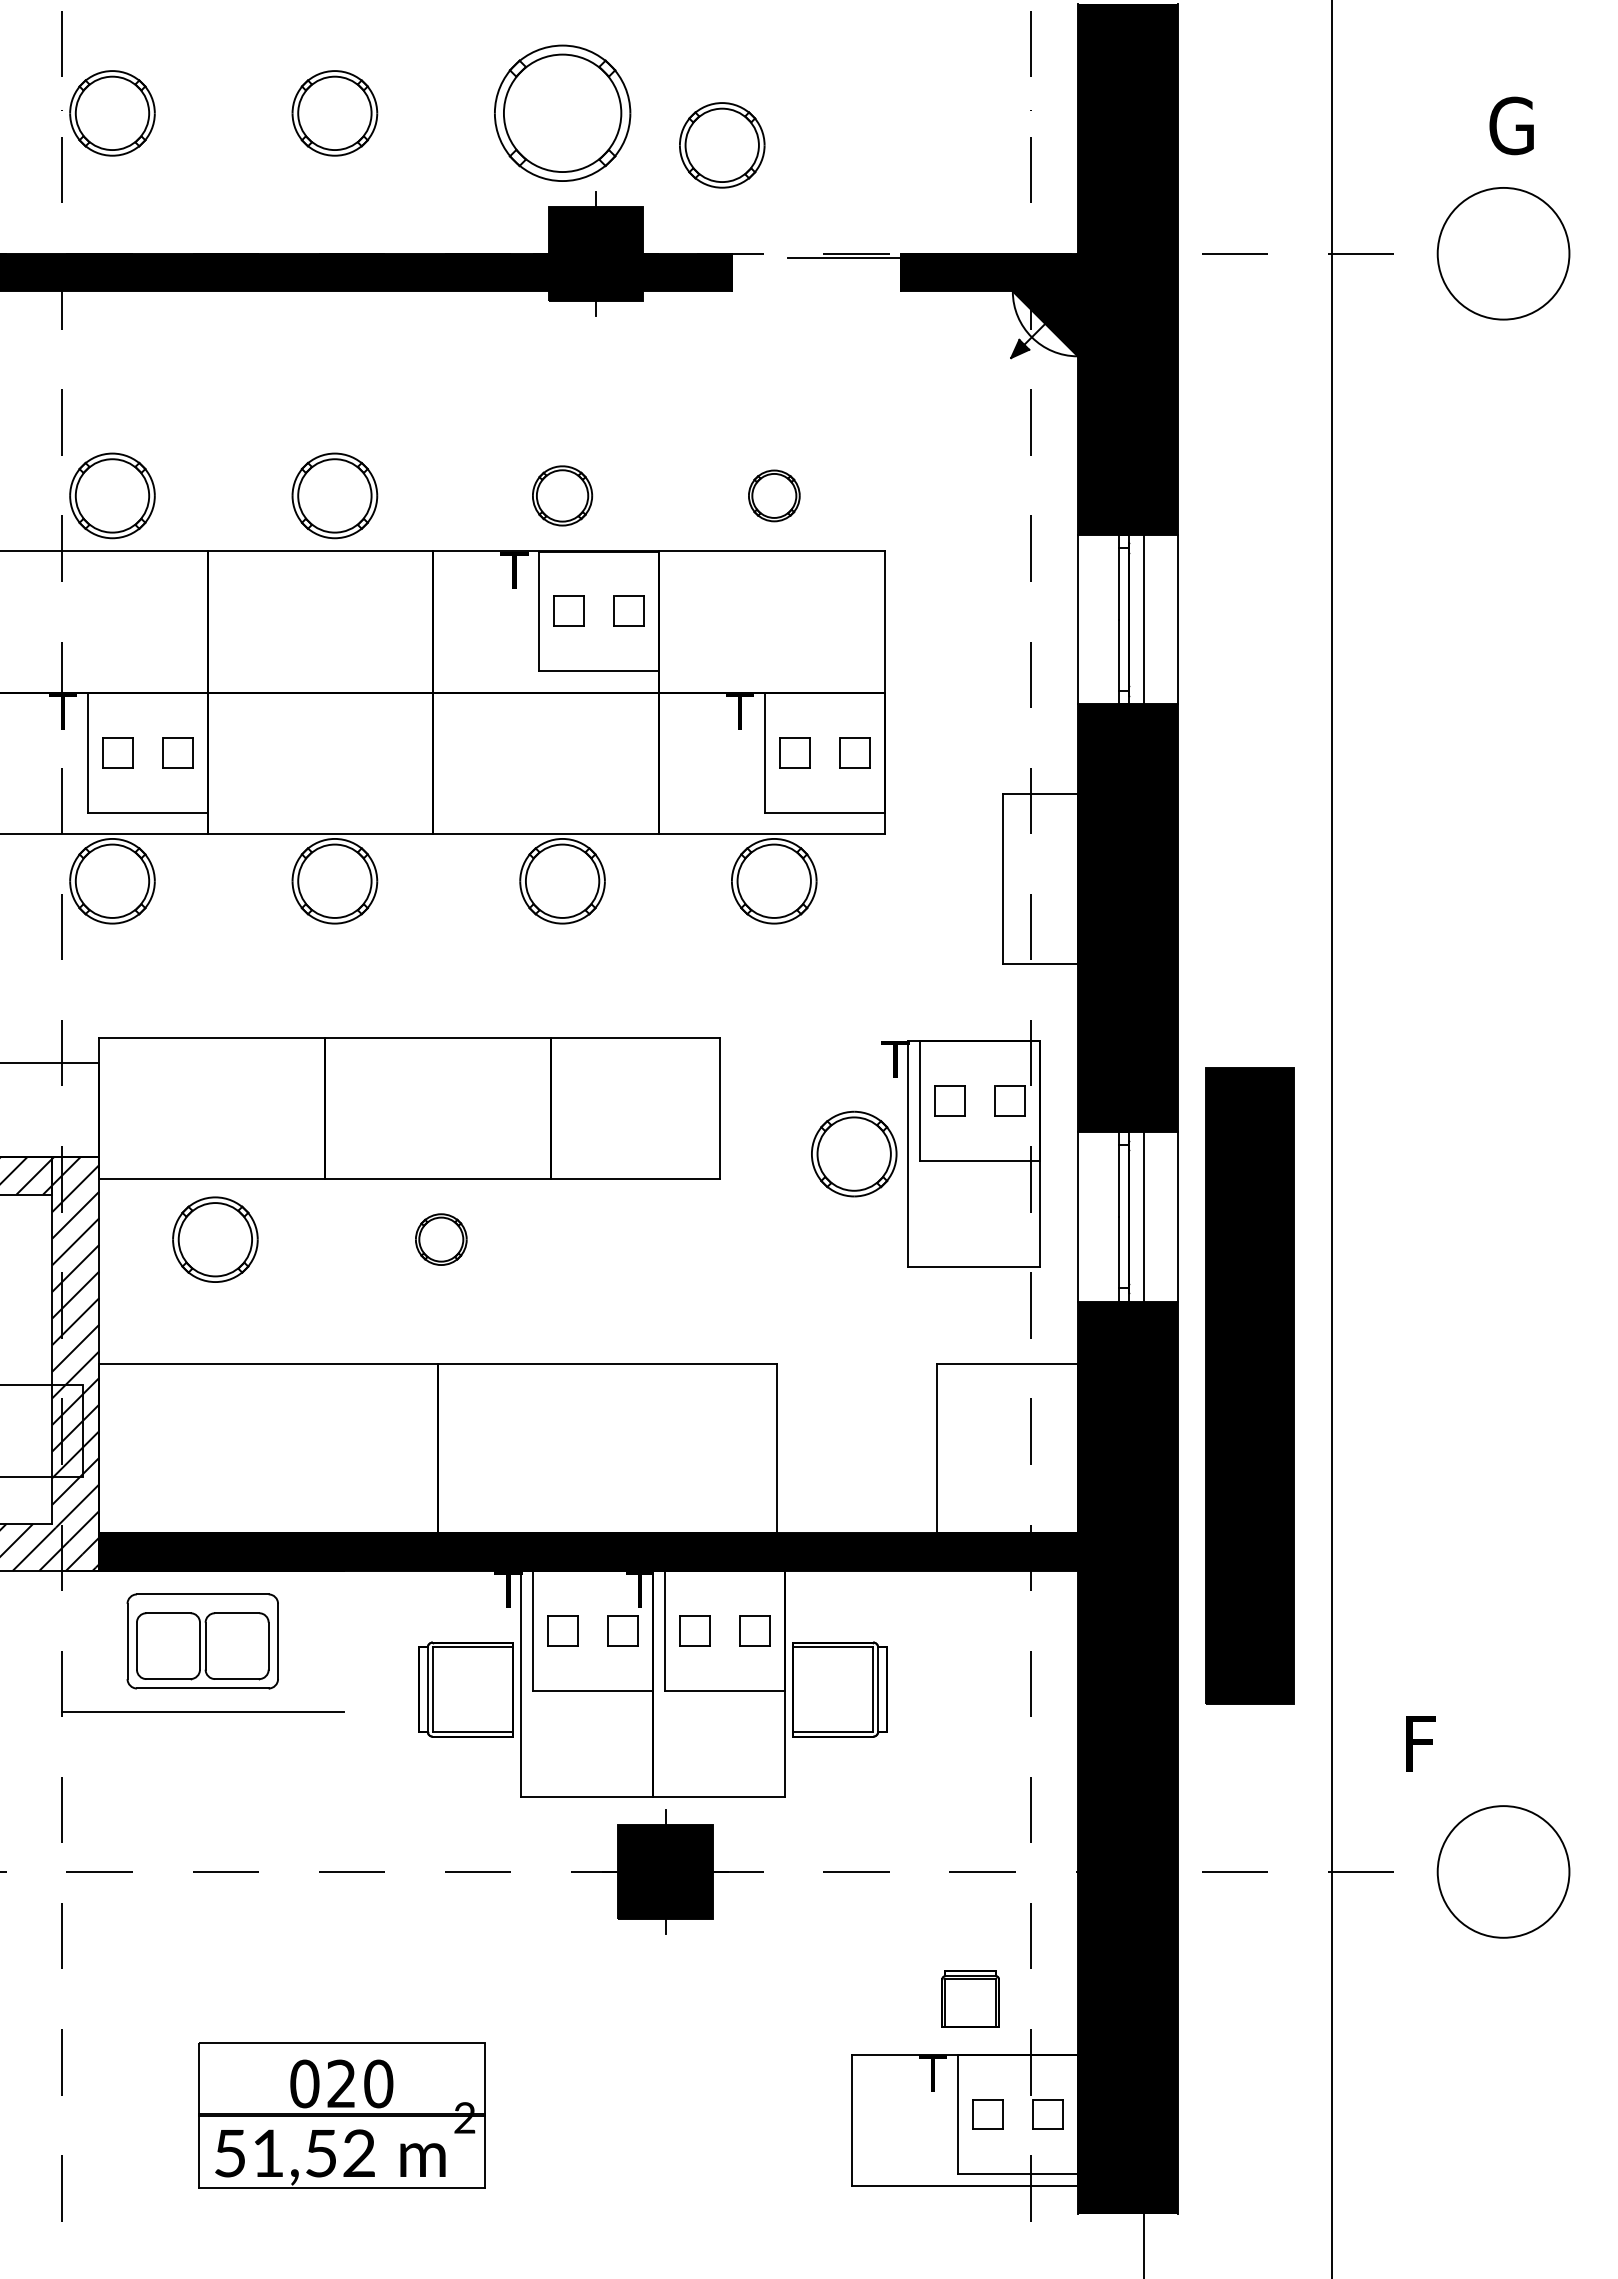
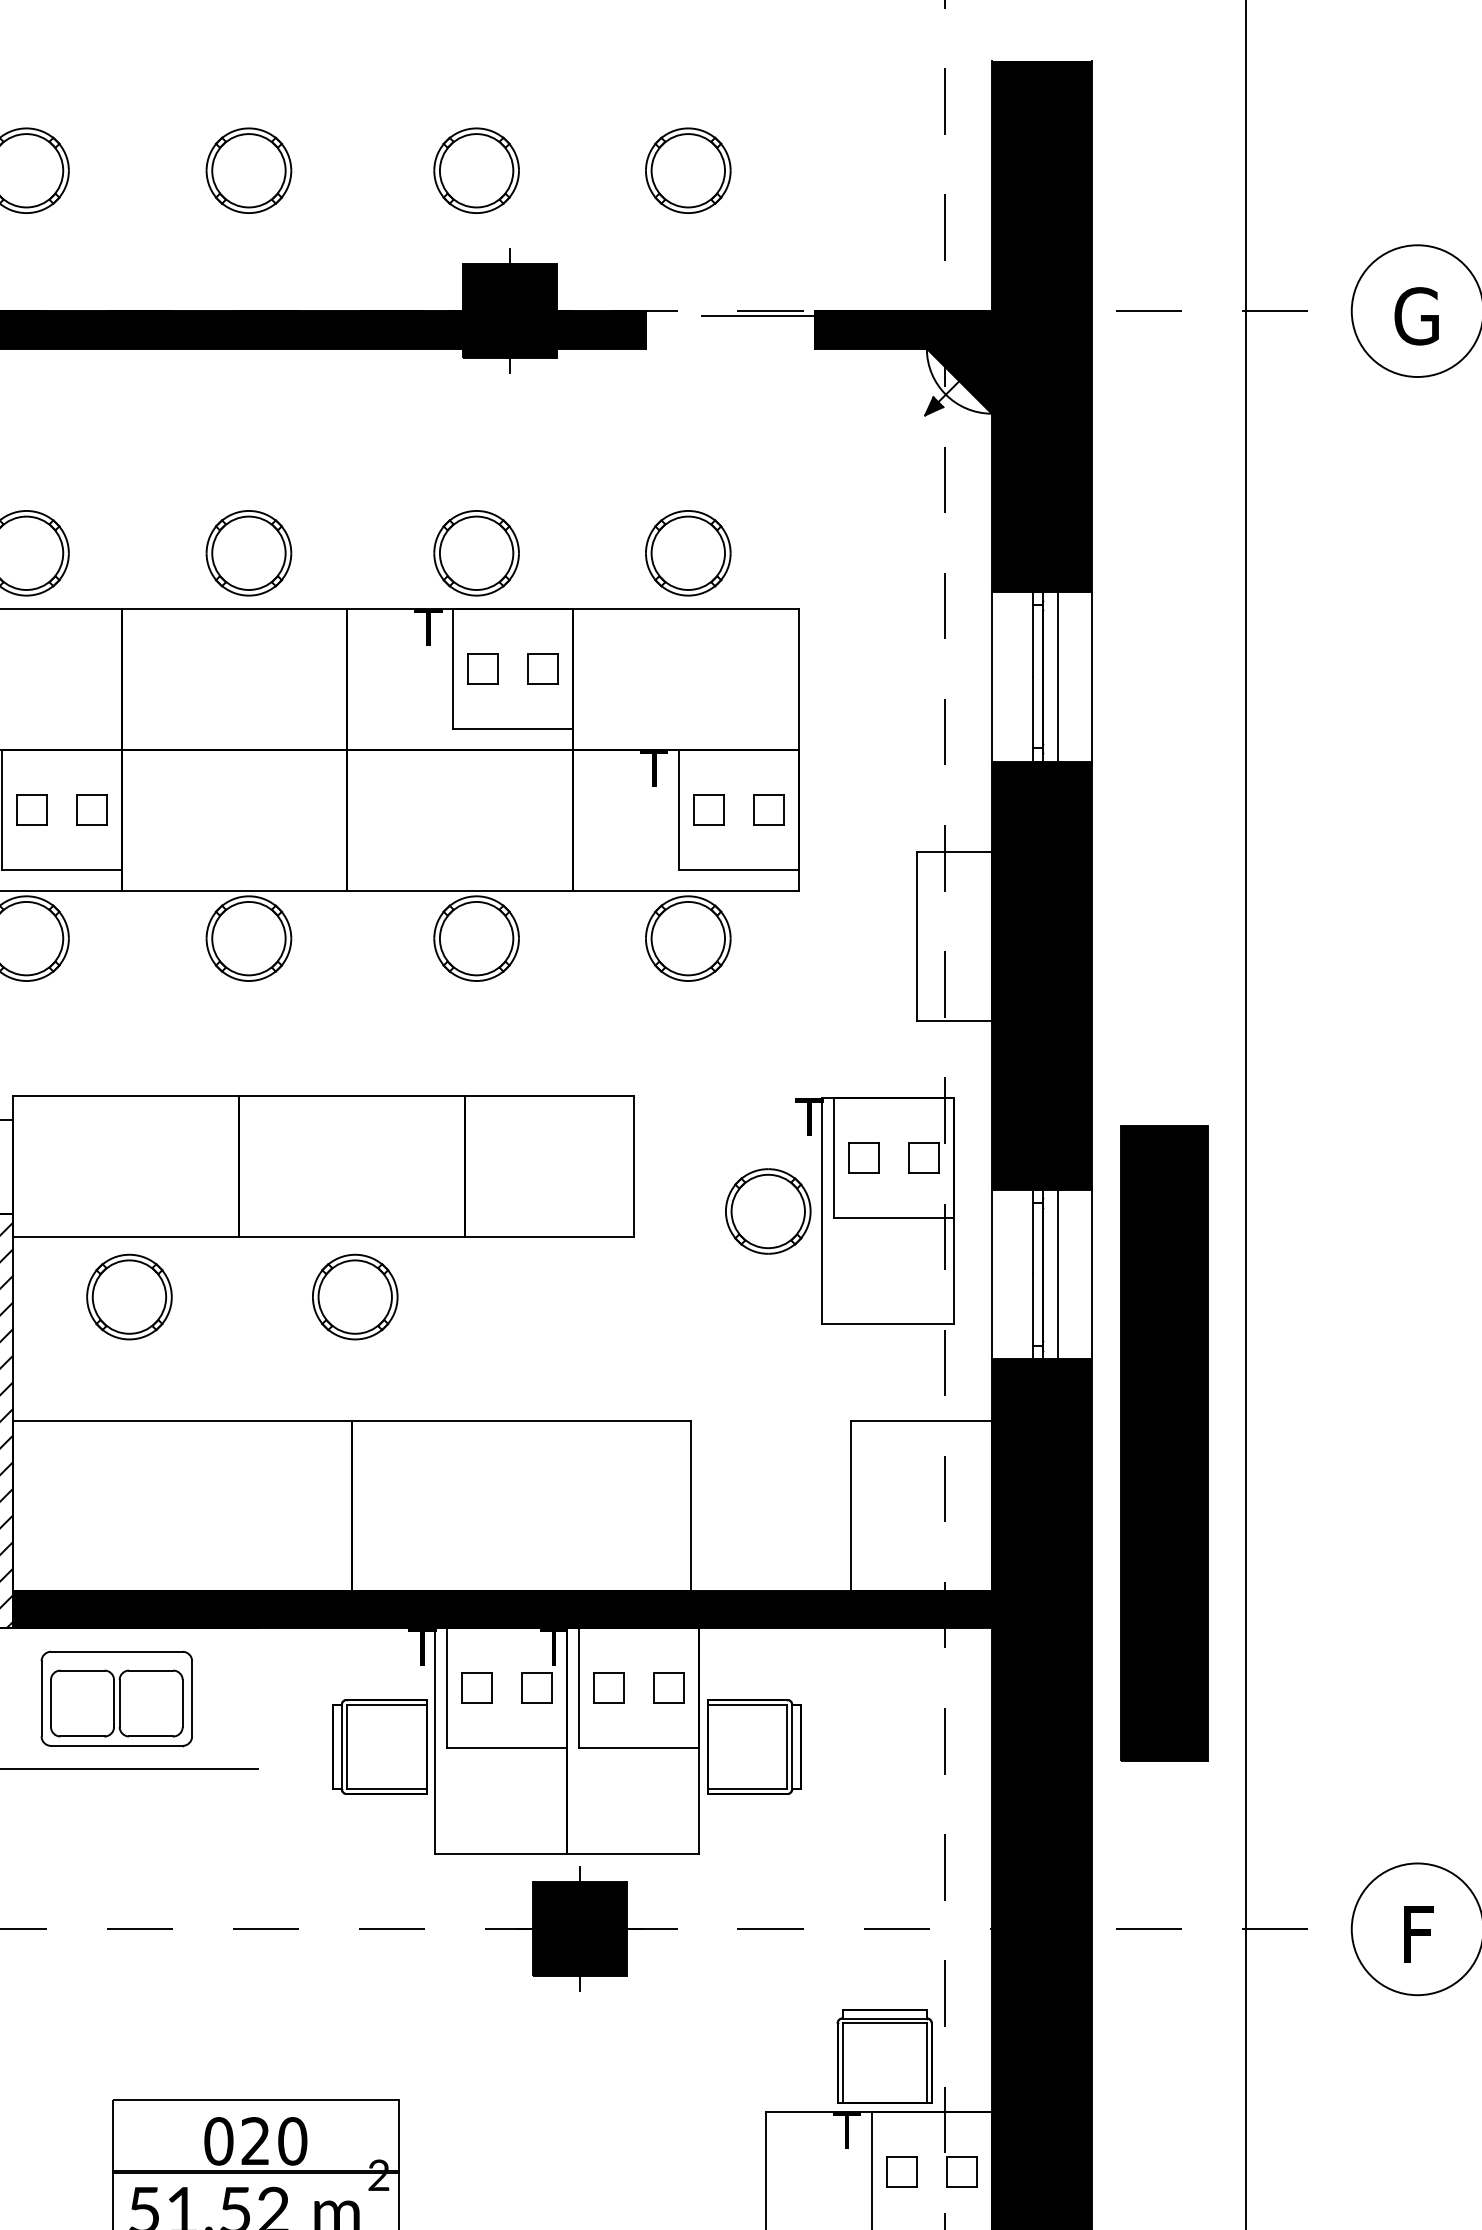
part: (562, 113) -> (476, 170), size x0.62
text: (1511, 125) -> (1416, 315), moved
part: (722, 145) -> (688, 170), moved
part: (562, 495) -> (476, 552), size x1.43
part: (774, 495) -> (688, 552), size x1.67
part: (441, 1239) -> (355, 1296), size x1.67
text: (1420, 1743) -> (1418, 1933), moved
part: (970, 1998) -> (884, 2055), size x1.67

